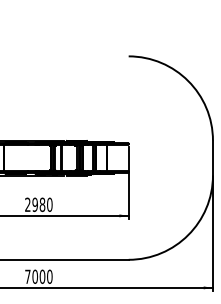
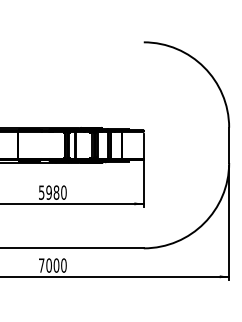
text: (27, 204) -> (41, 192), 2980 -> 5980

